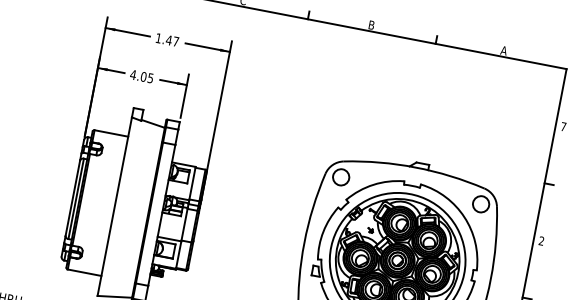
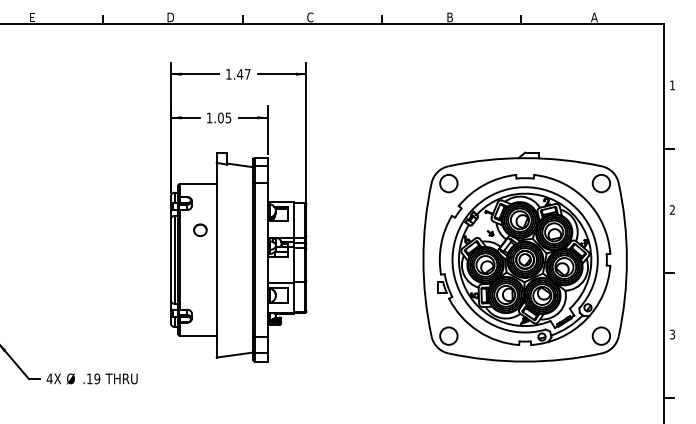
text: (133, 74) -> (209, 117), 4.05 -> 1.05
text: (563, 126) -> (672, 85), 7 -> 1
part: (105, 175) -> (200, 229), added

